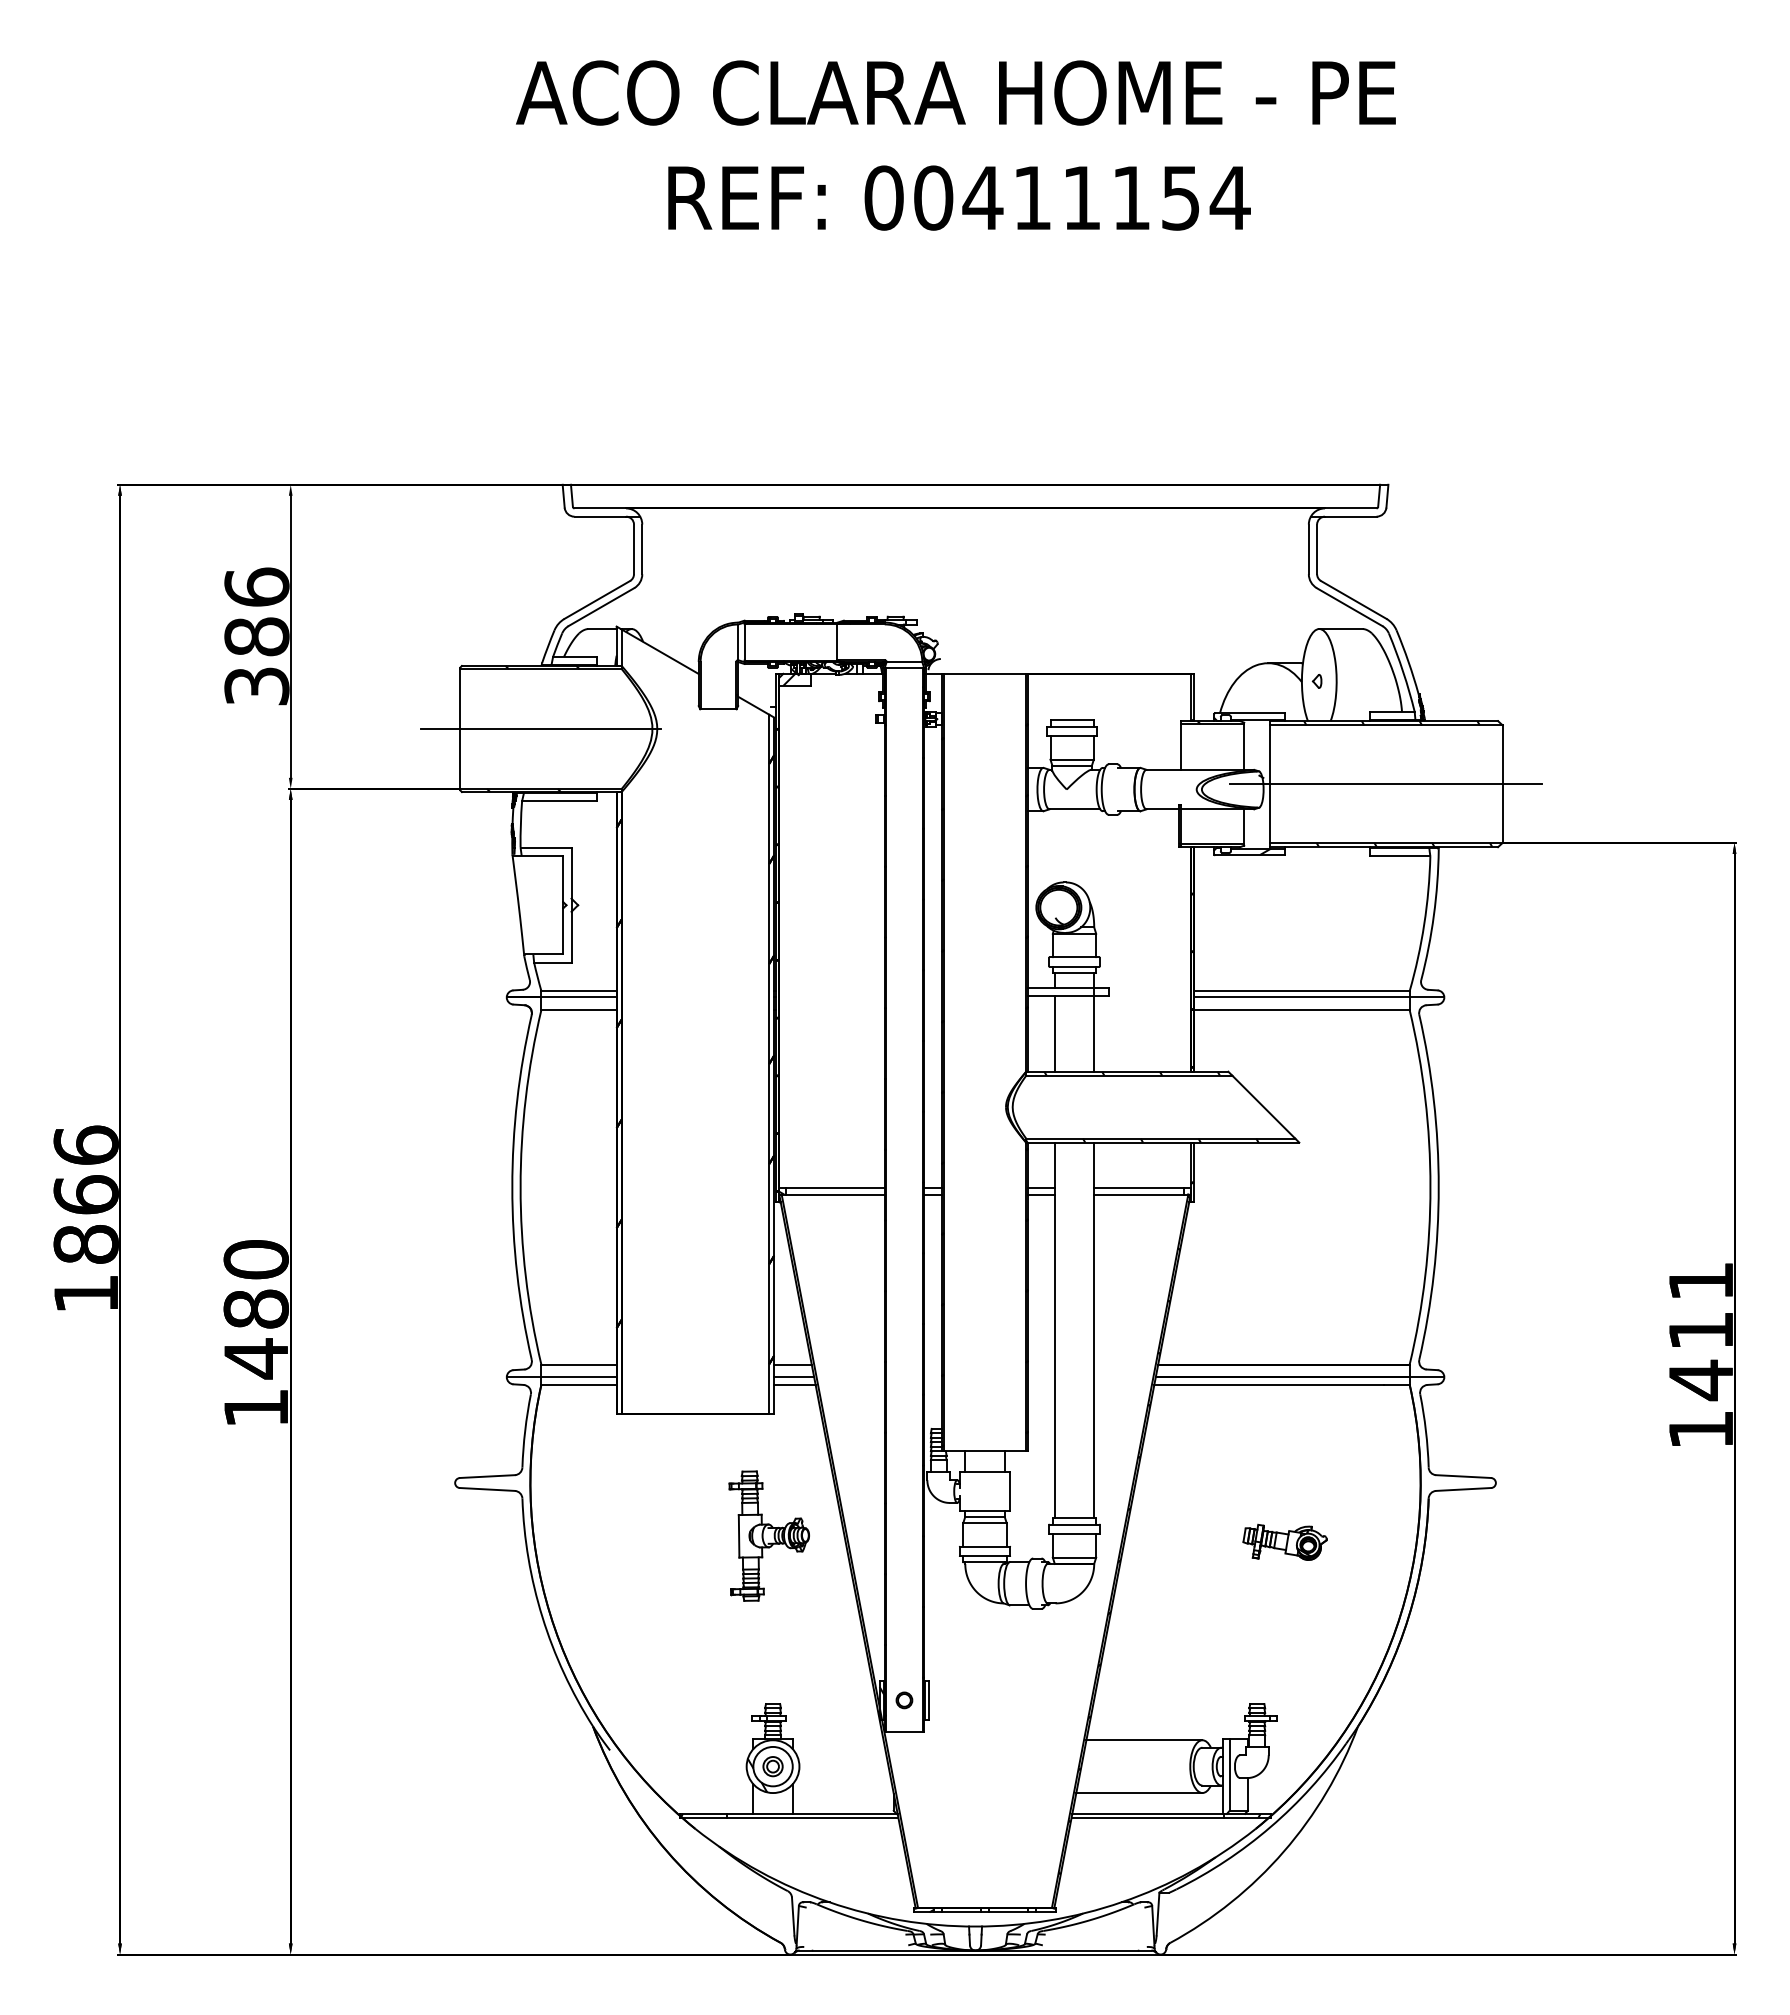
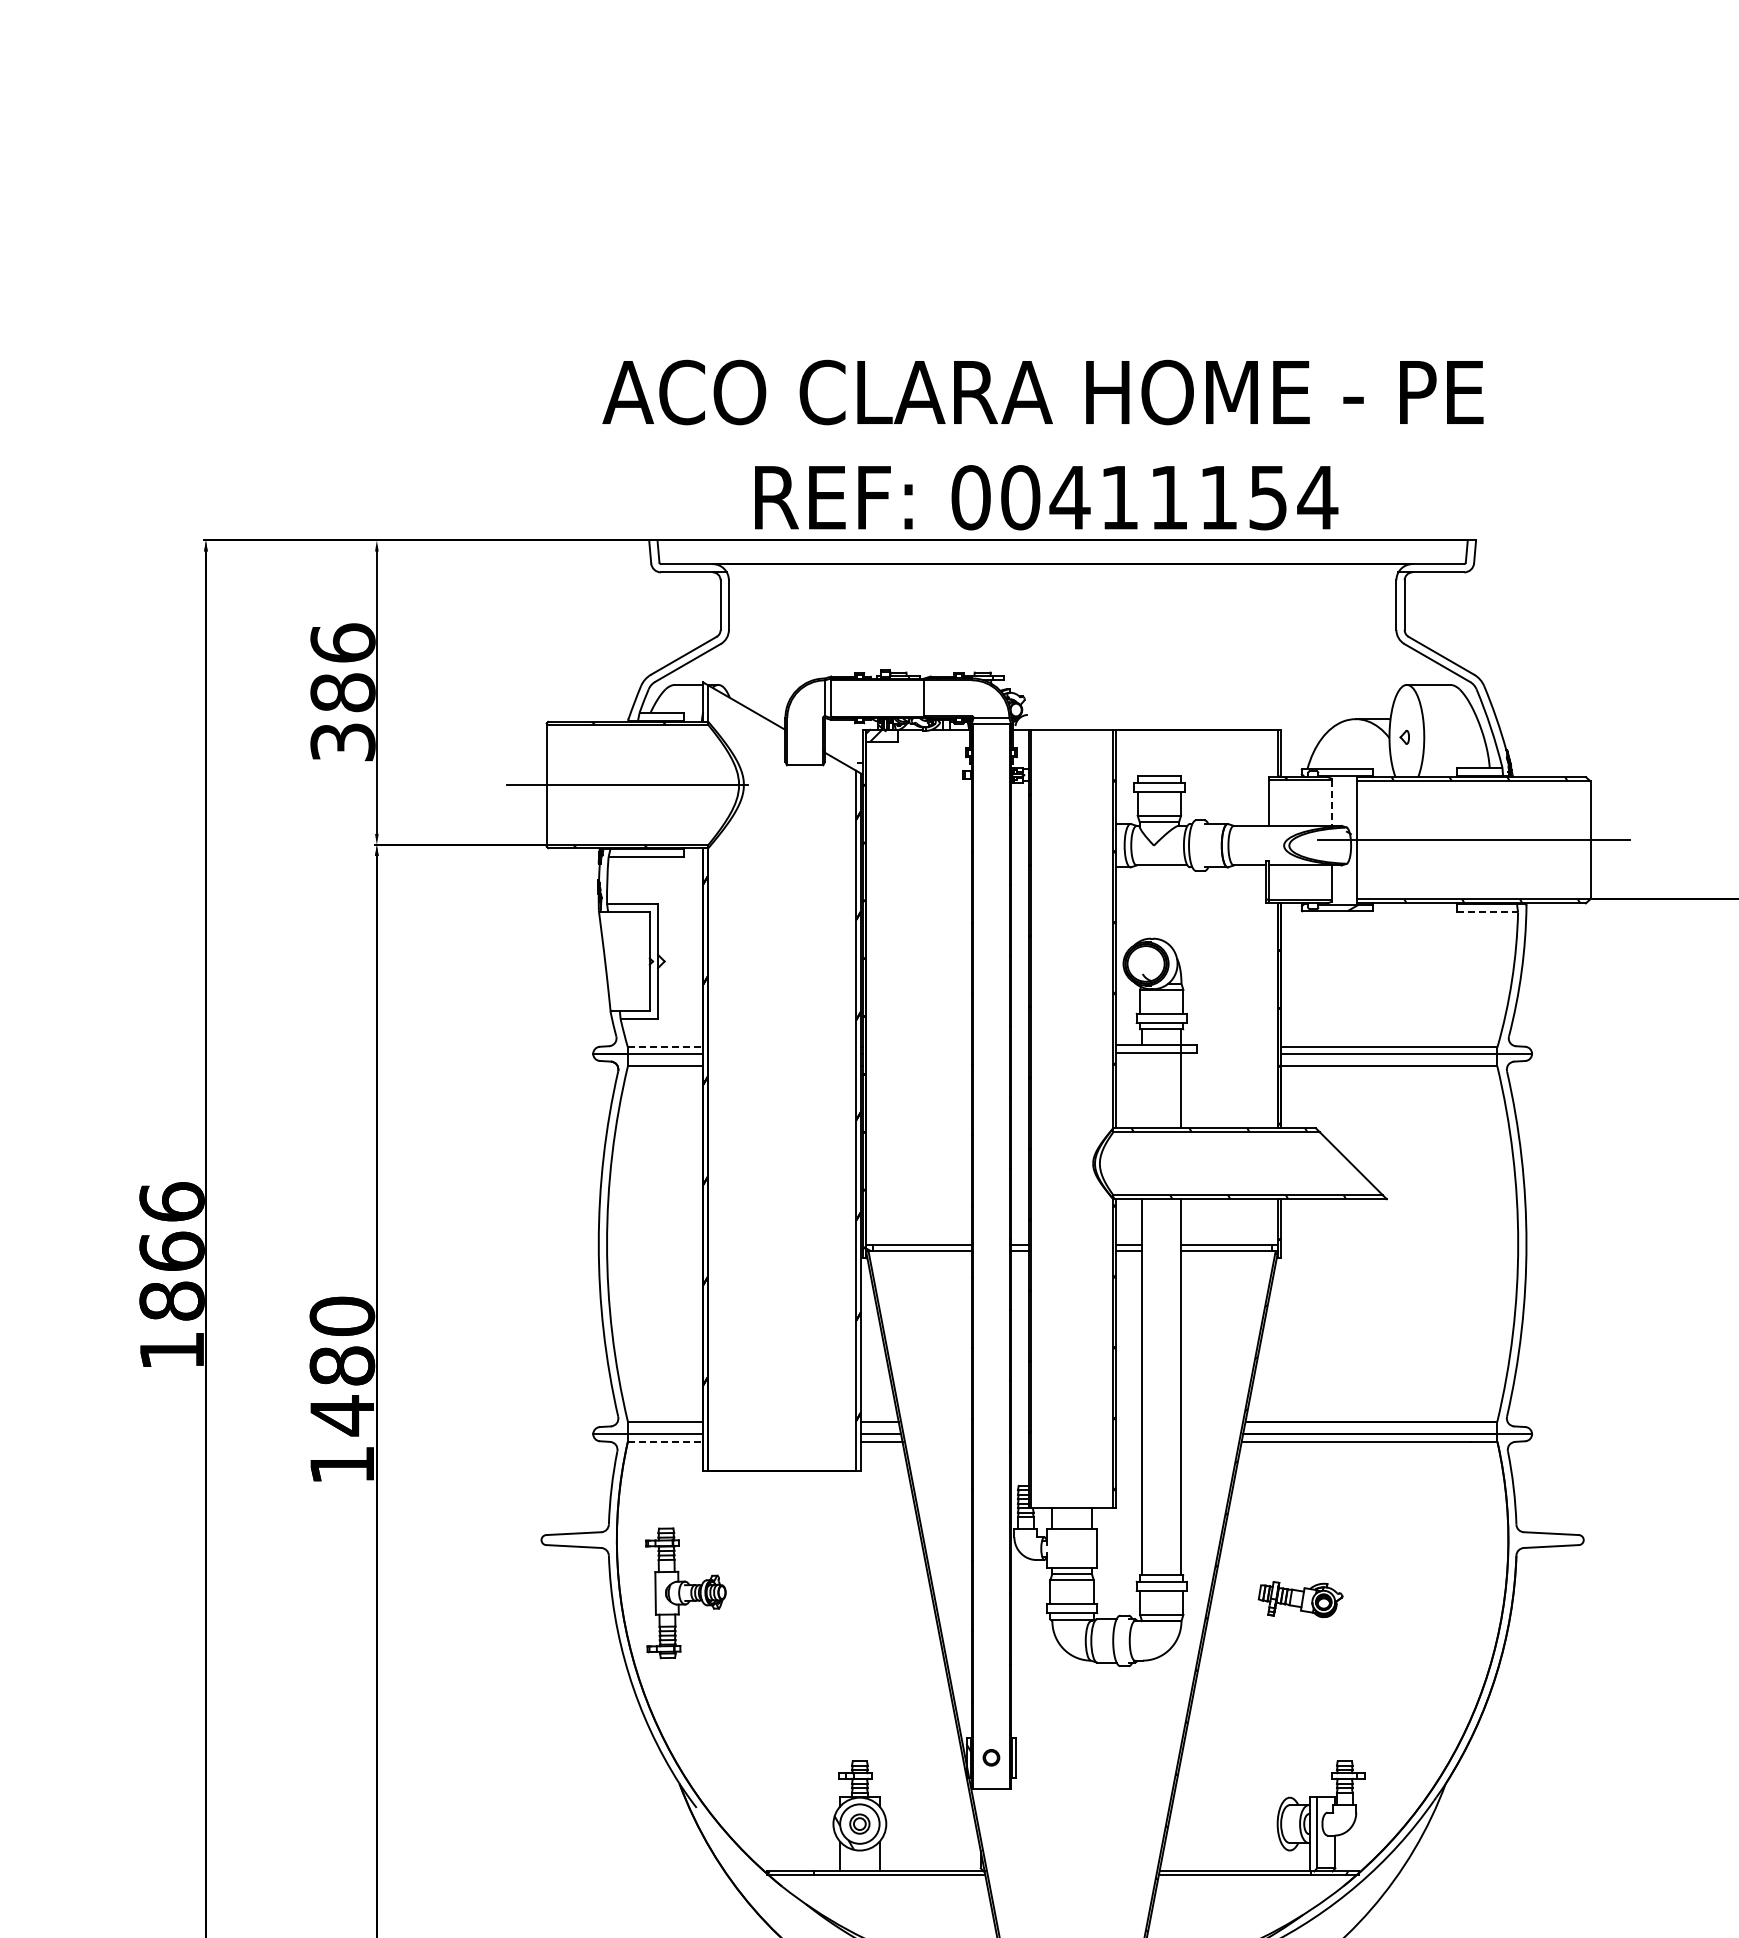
text: (955, 145) -> (1042, 445), moved
line: (1244, 747) -> (1331, 803), solid -> dashed
line: (1400, 856) -> (1488, 912), solid -> dashed
line: (579, 991) -> (666, 1047), solid -> dashed
line: (1054, 1033) -> (1141, 1089), removed
line: (579, 1384) -> (666, 1441), solid -> dashed
part: (768, 1535) -> (685, 1592), moved
part: (1284, 1541) -> (1299, 1598), moved
line: (1144, 1740) -> (1231, 1797), removed
line: (1139, 1793) -> (1226, 1851), removed

